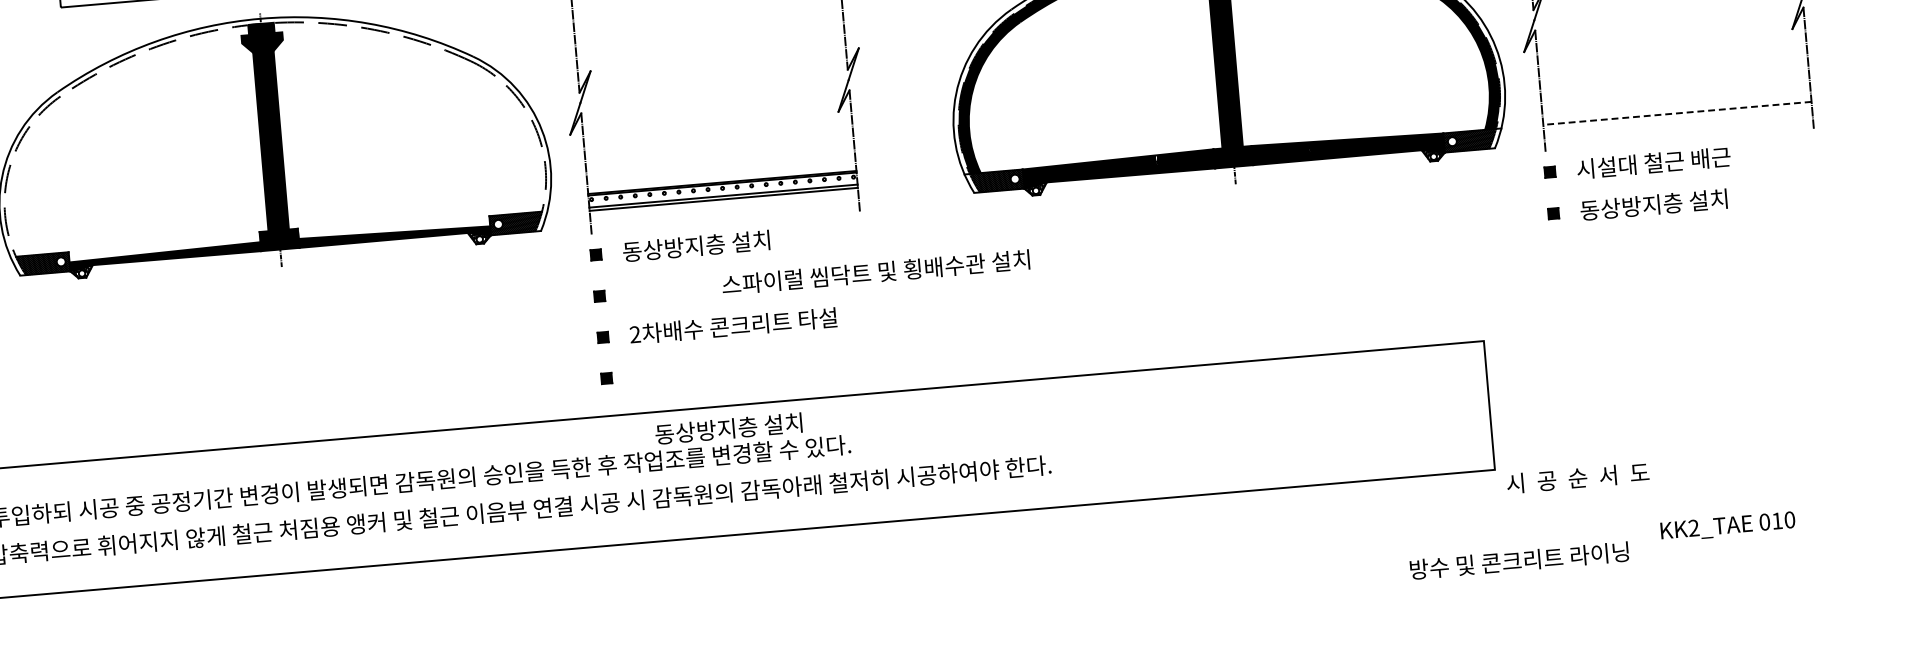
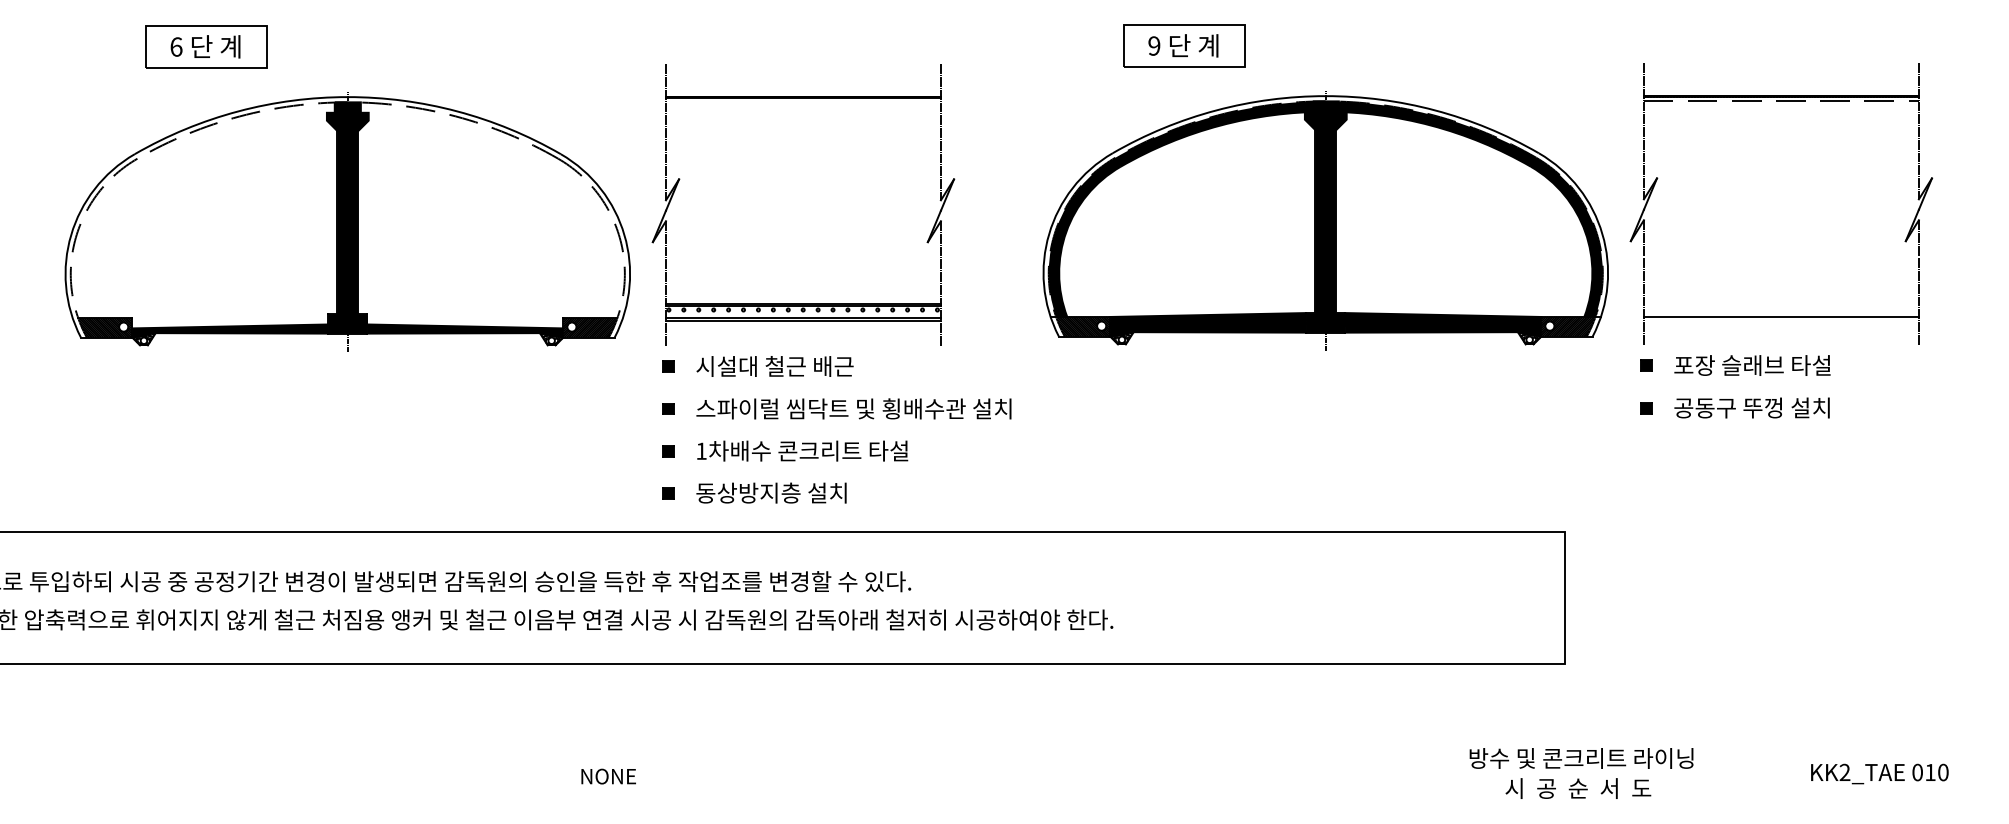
line: (1676, 112) -> (1780, 316), dashed -> solid
text: (1653, 163) -> (1752, 365), 시설대 철근 배근 -> 포장 슬래브 타설
text: (1655, 204) -> (1751, 407), 동상방지층 설치 -> 공동구 뚜껑 설치
text: (699, 245) -> (774, 366), 동상방지층 설치 -> 시설대 철근 배근
text: (875, 272) -> (853, 408), moved
text: (635, 333) -> (701, 450), 2 -> 1
text: (728, 428) -> (771, 492), moved
text: (1578, 478) -> (1578, 788), moved
text: (1727, 526) -> (1879, 773), moved

